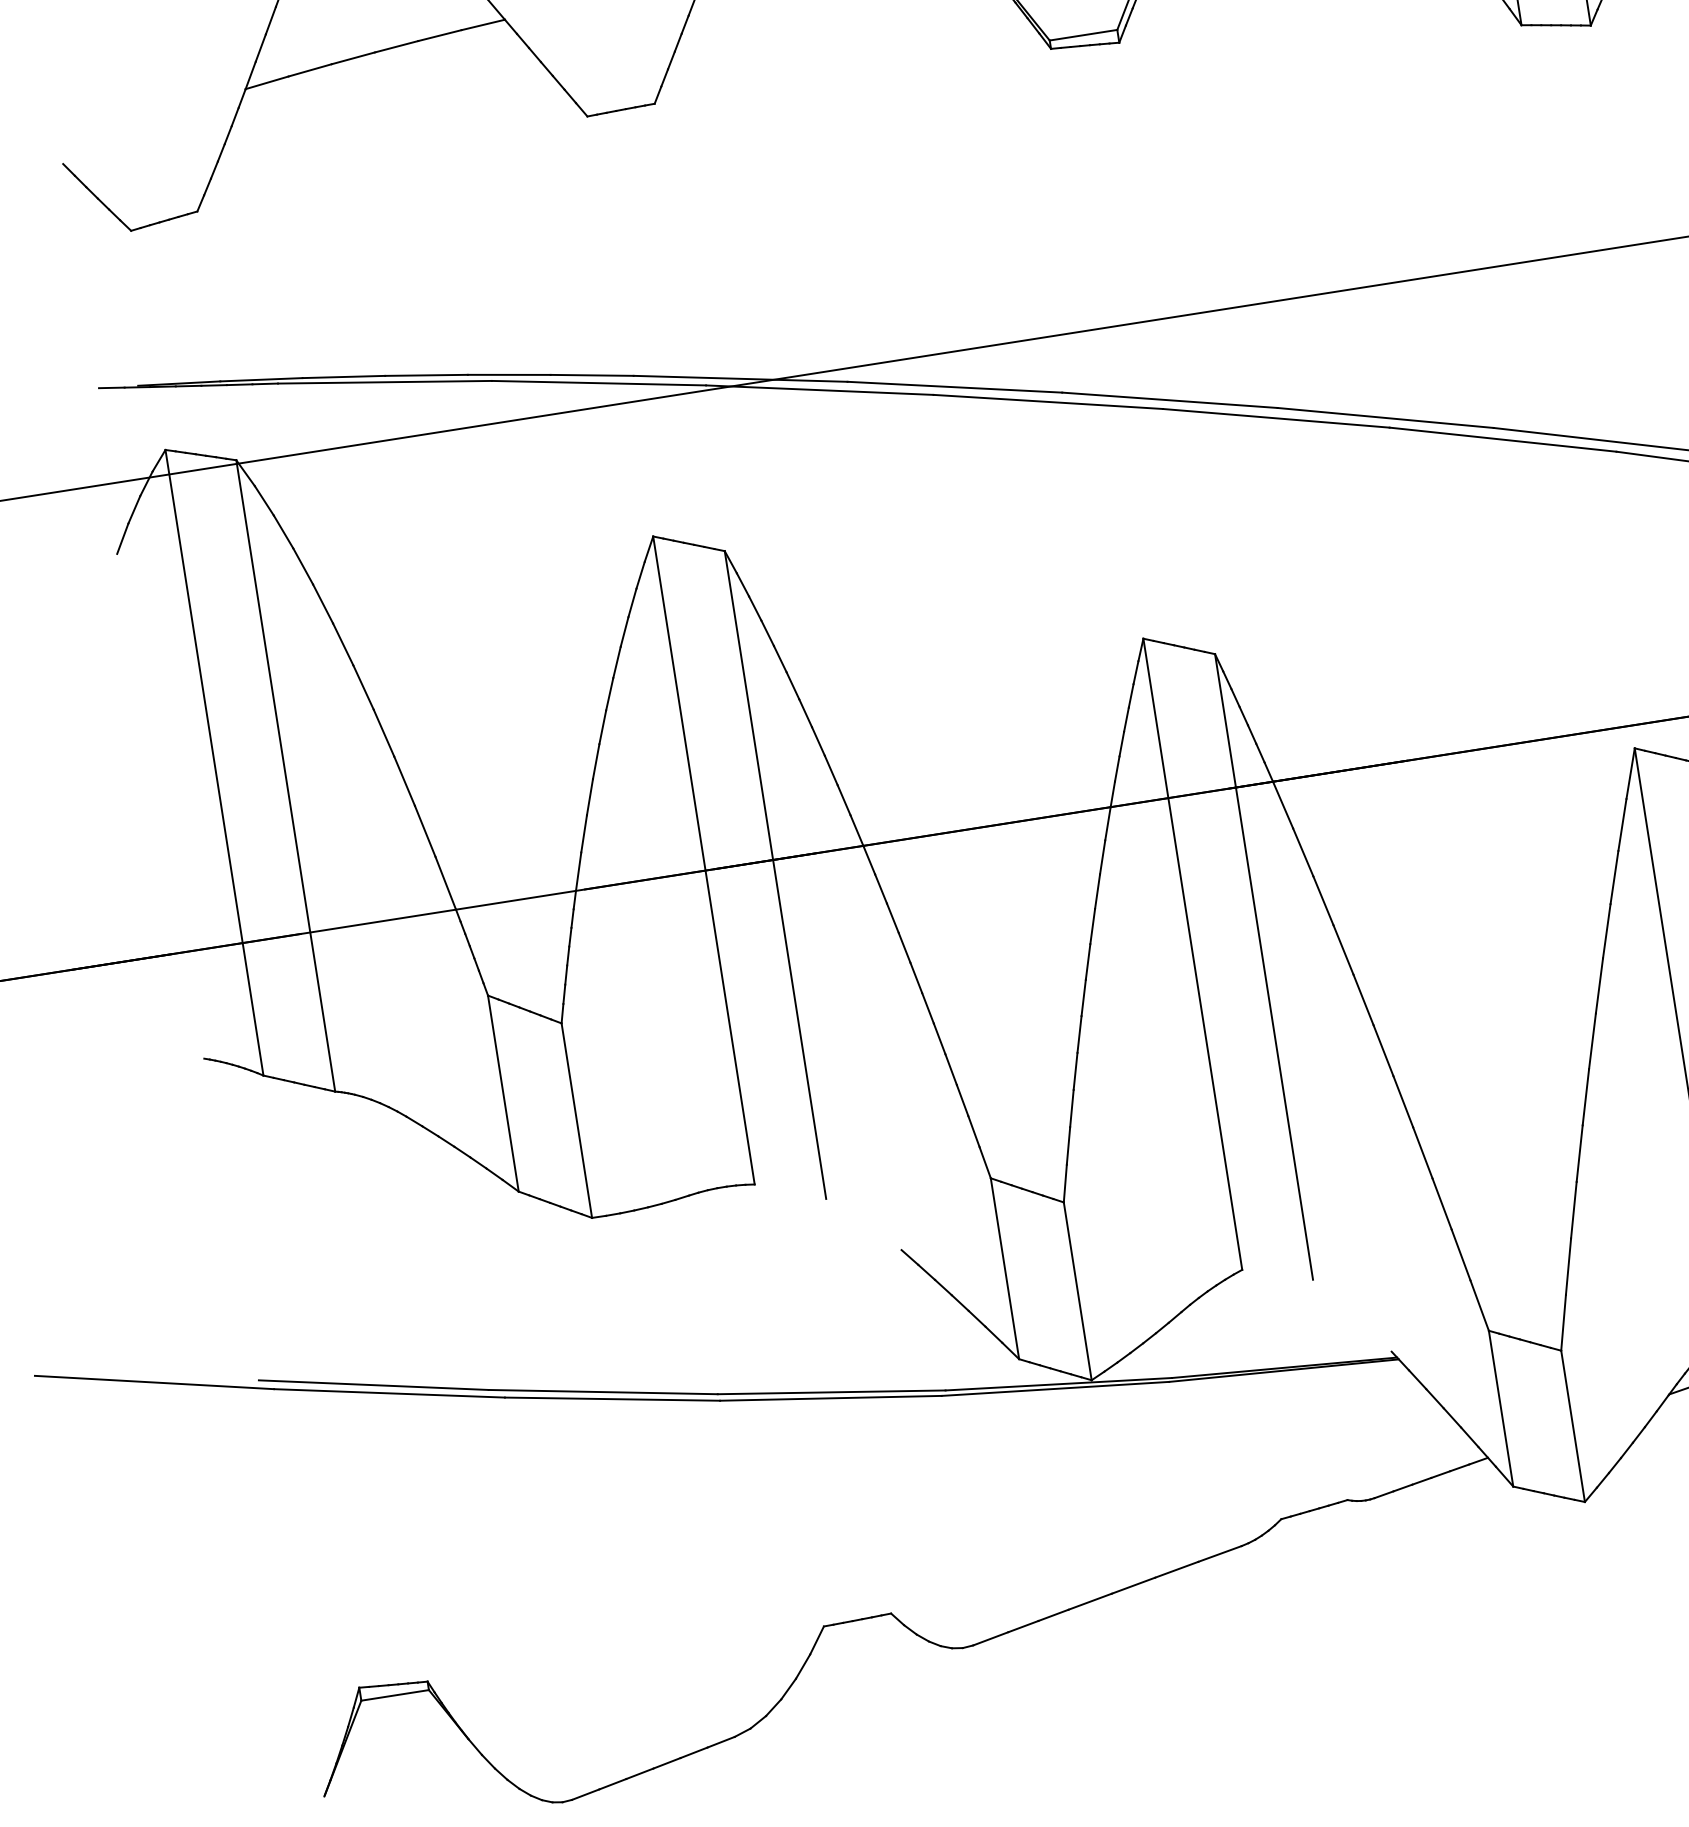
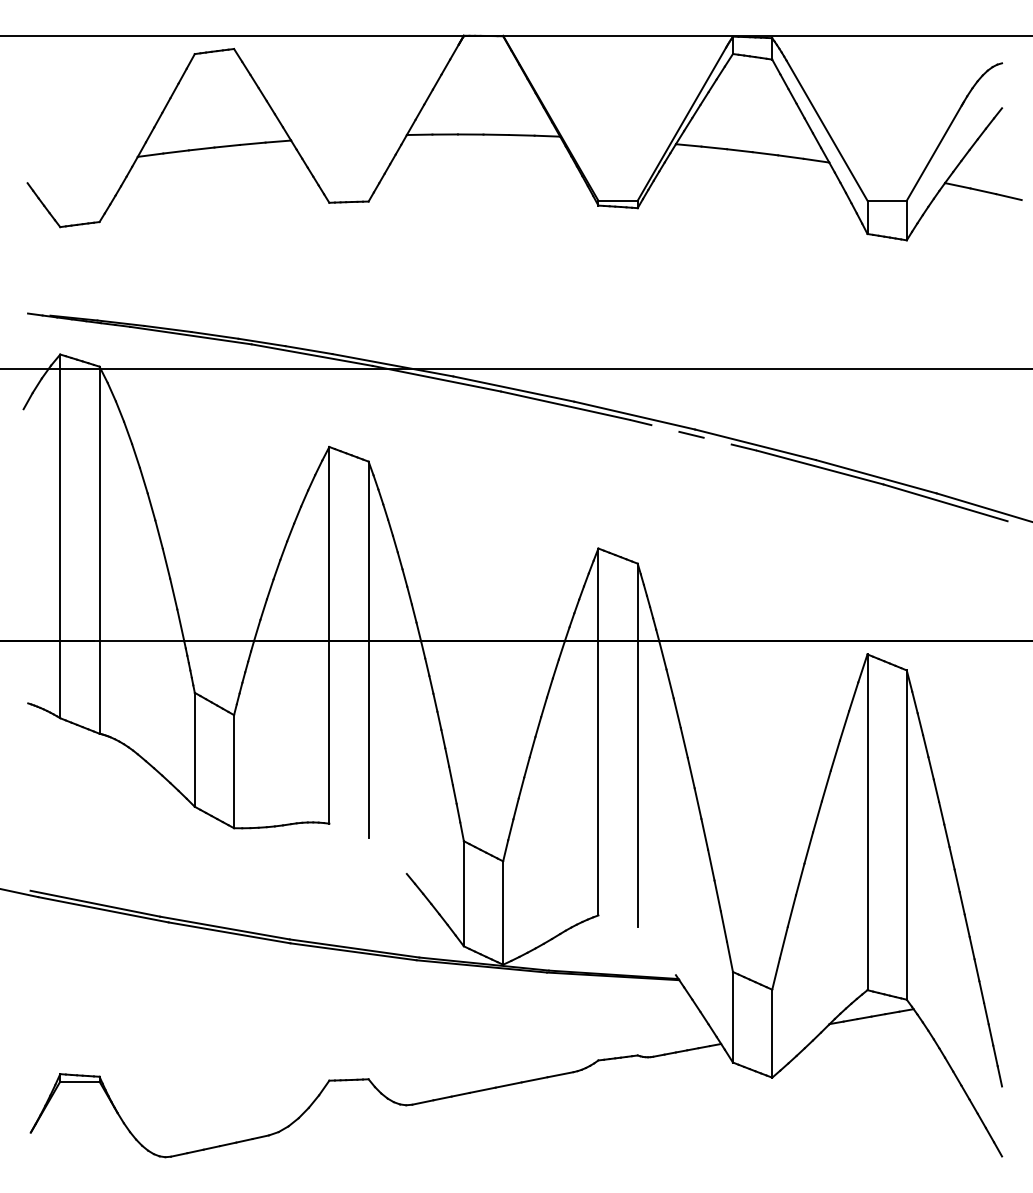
line: (1274, 418) -> (692, 435), solid -> dashed

